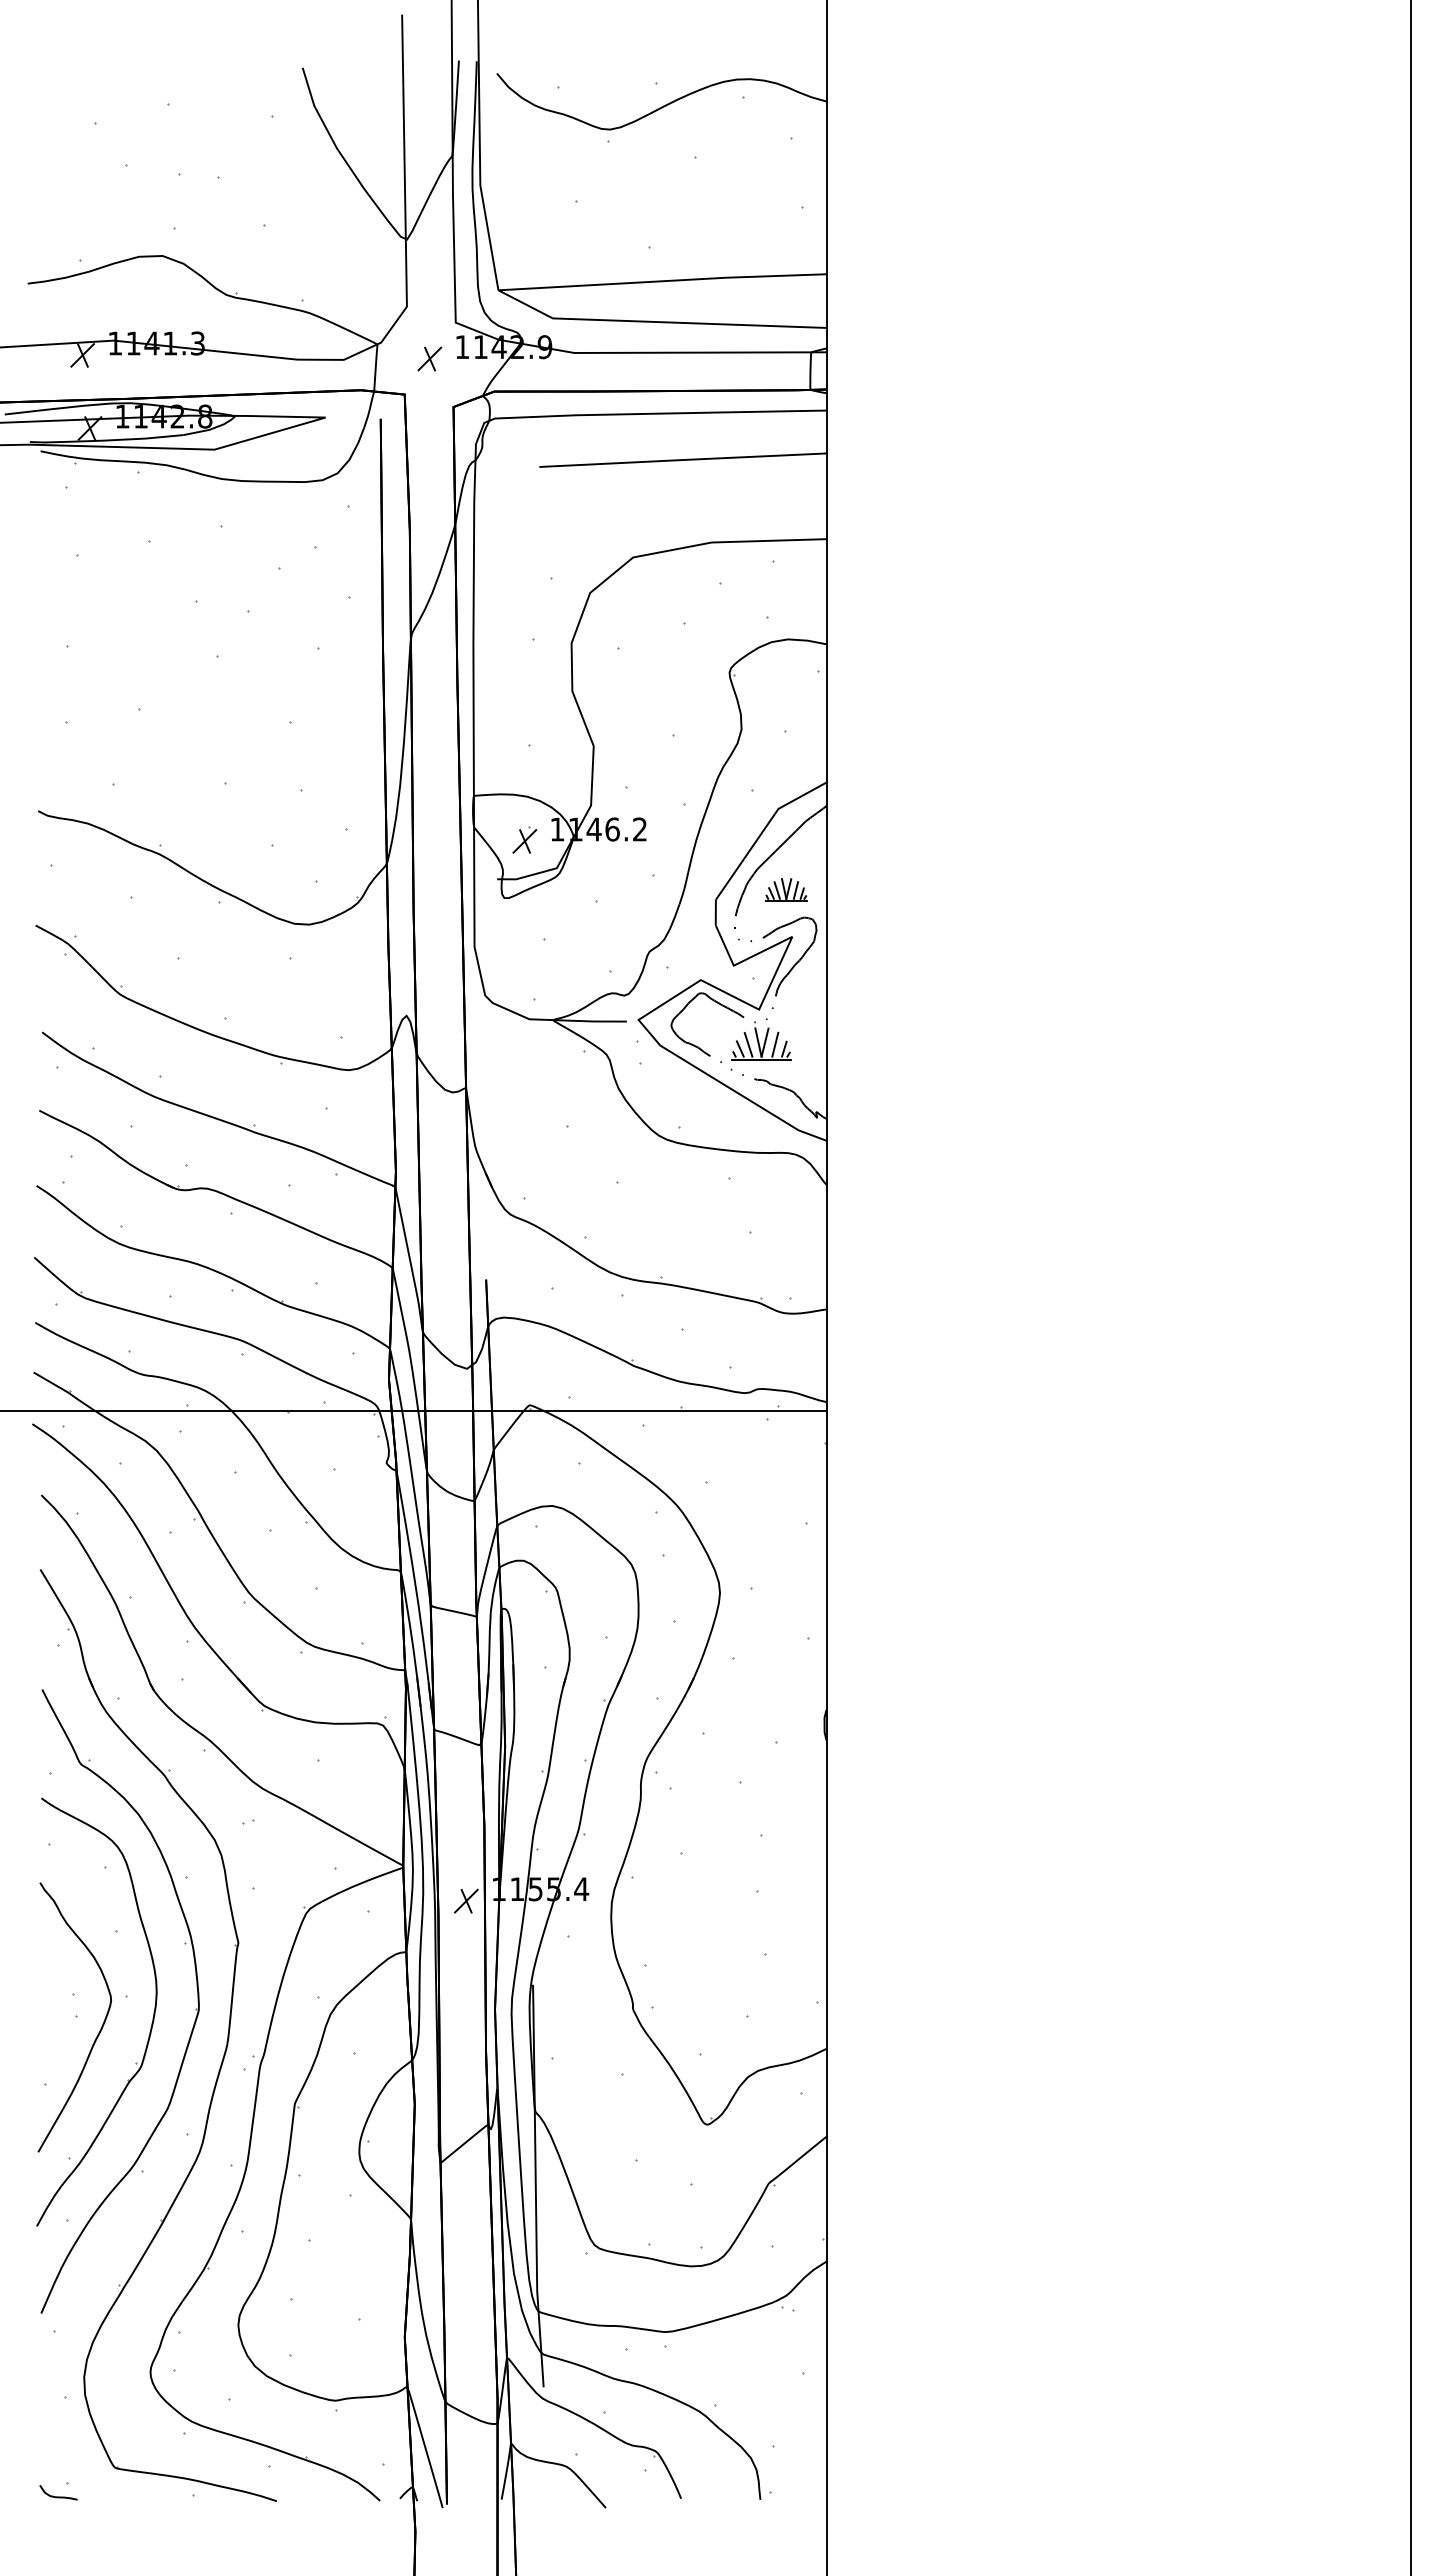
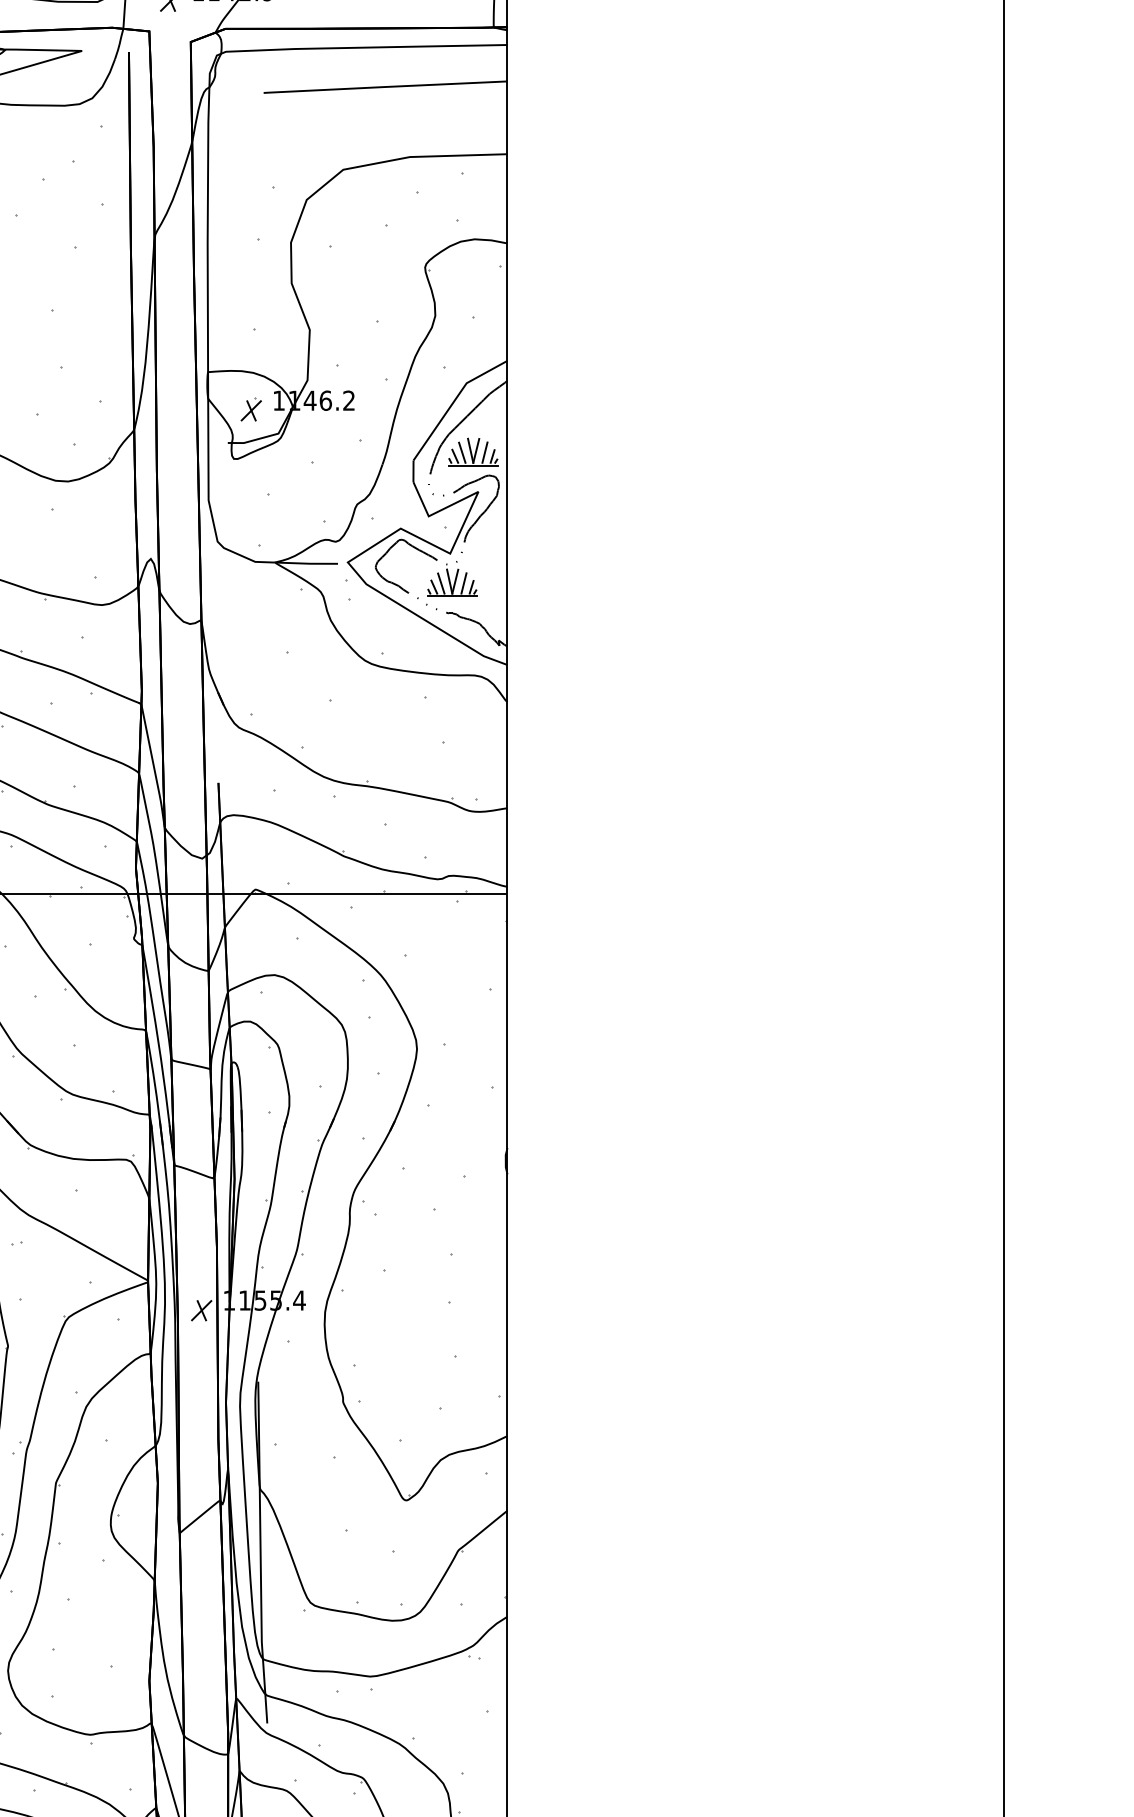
part: (786, 889) -> (473, 451), size x1.43

